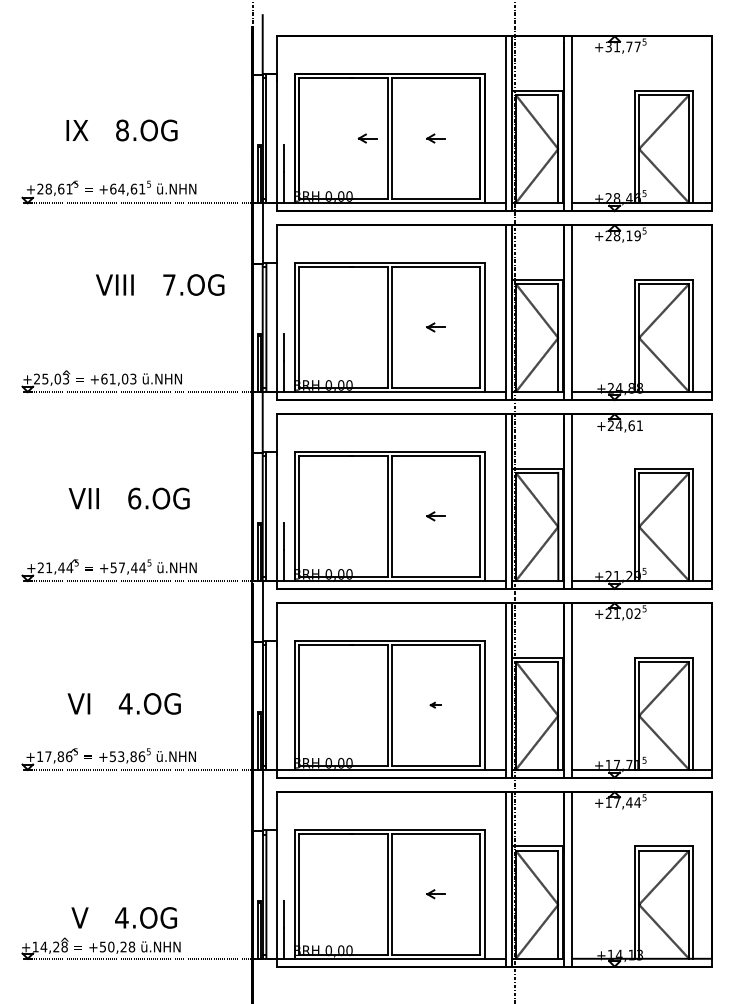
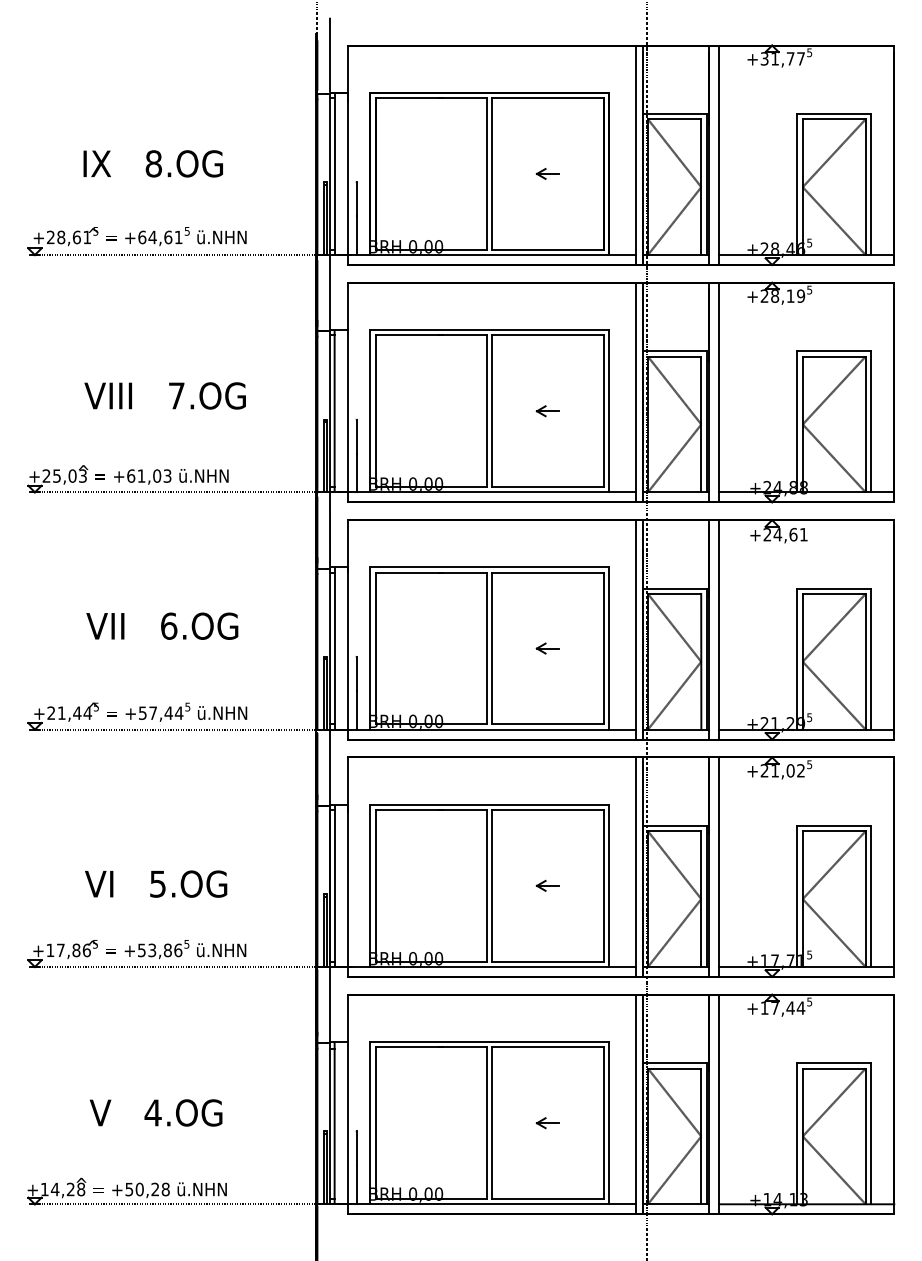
part: (367, 138) -> (461, 173), removed
text: (159, 284) -> (164, 395), moved
text: (125, 703) -> (157, 883), 4.OG -> 5.OG
part: (435, 705) -> (547, 885), size x1.67
text: (124, 917) -> (156, 1112), moved

